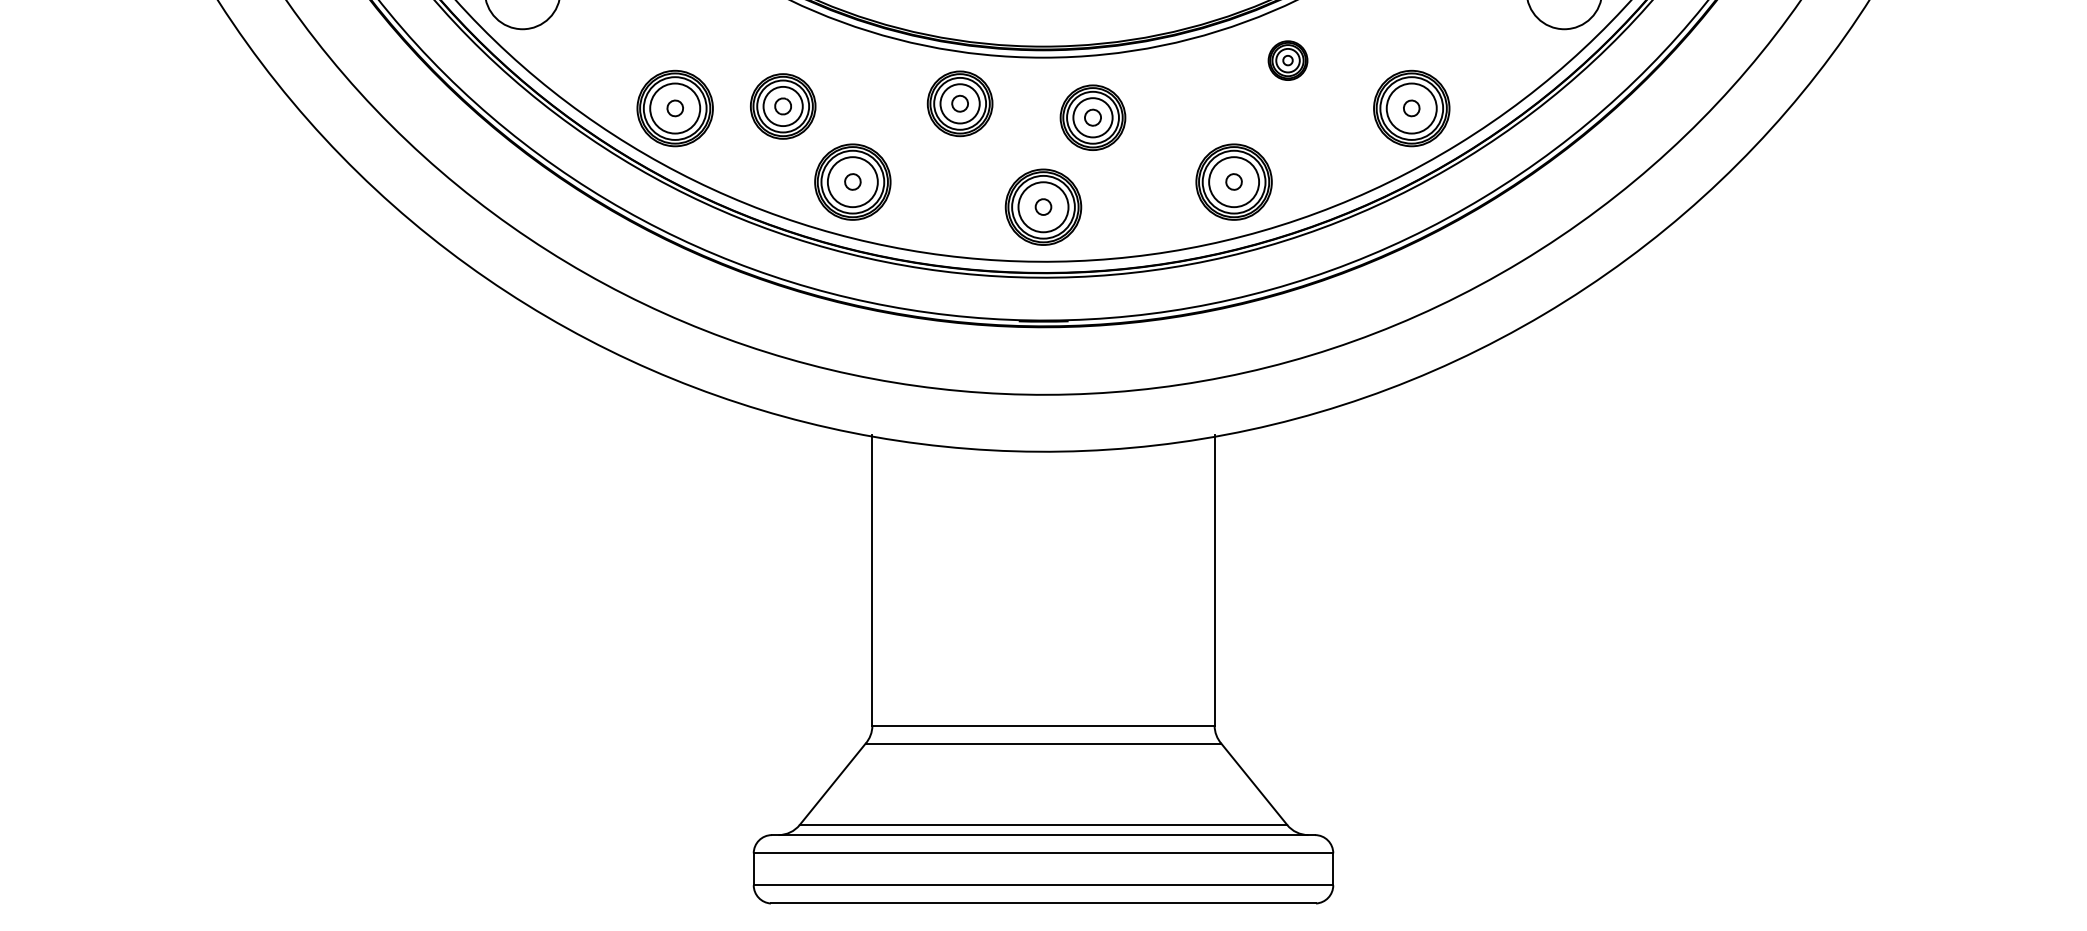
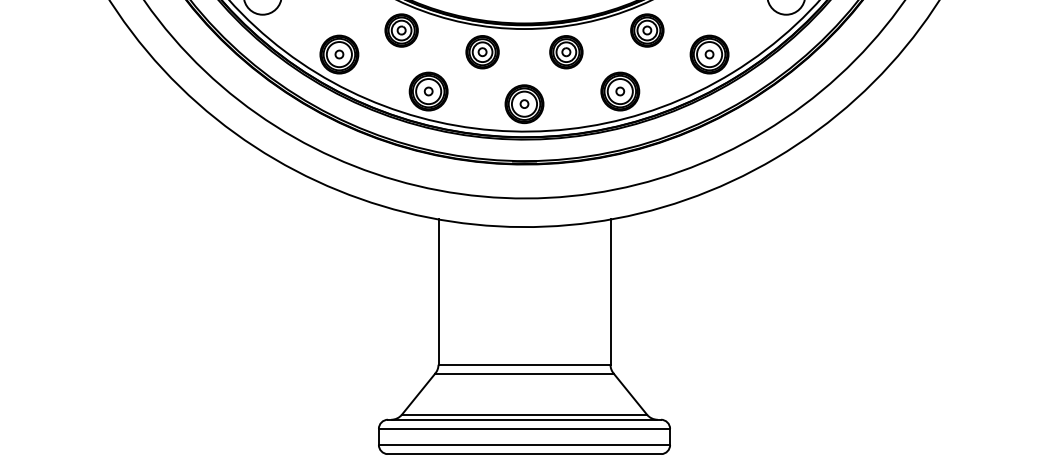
part: (1288, 60) -> (647, 30), size x1.67
part: (782, 106) -> (401, 30), moved
part: (1093, 118) -> (566, 52), moved

